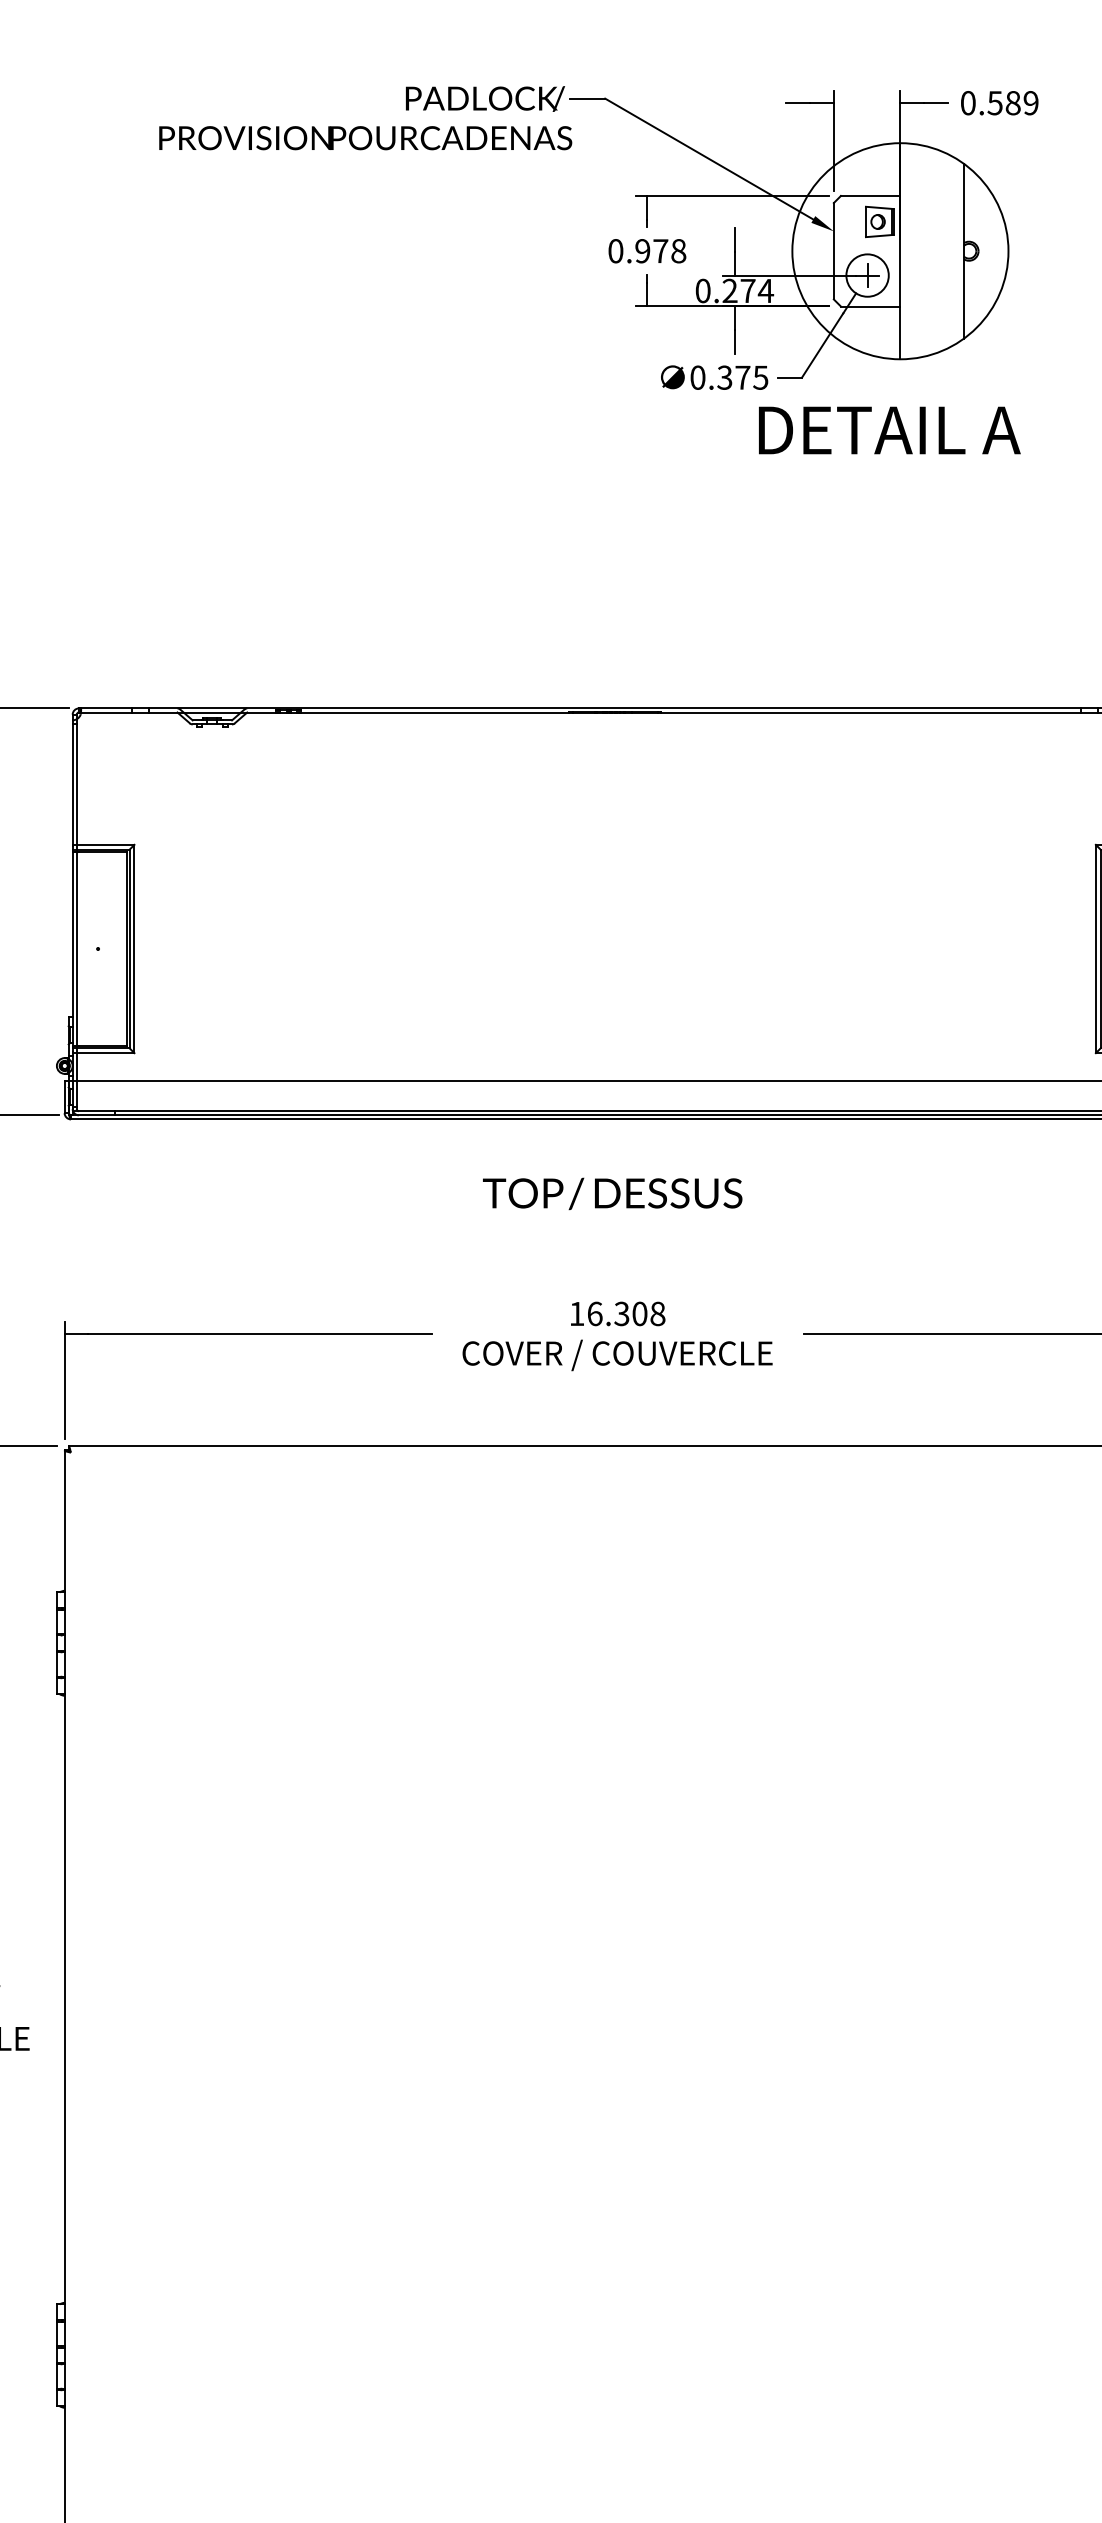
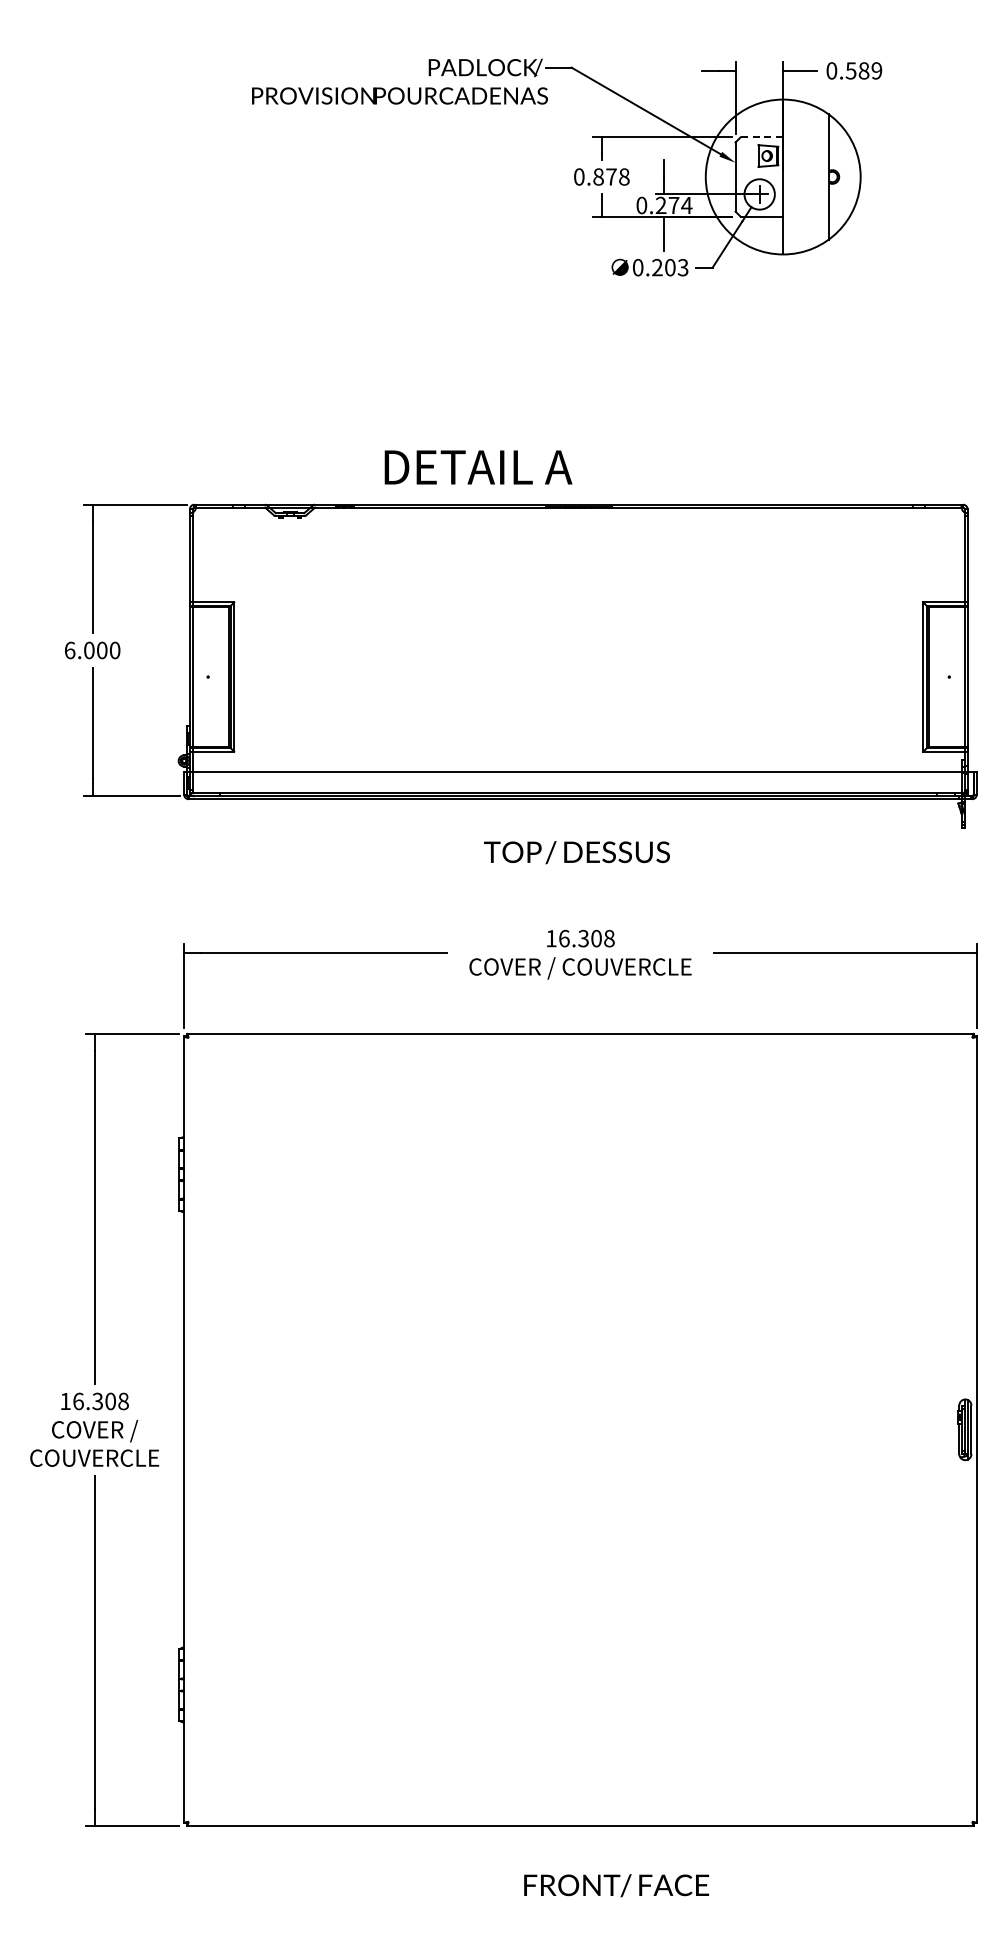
line: (870, 196) -> (761, 137), solid -> dashed
text: (642, 250) -> (598, 176), 0.978 -> 0.878
text: (743, 377) -> (670, 267), 0.375 -> 0.203
text: (889, 430) -> (478, 467), moved

